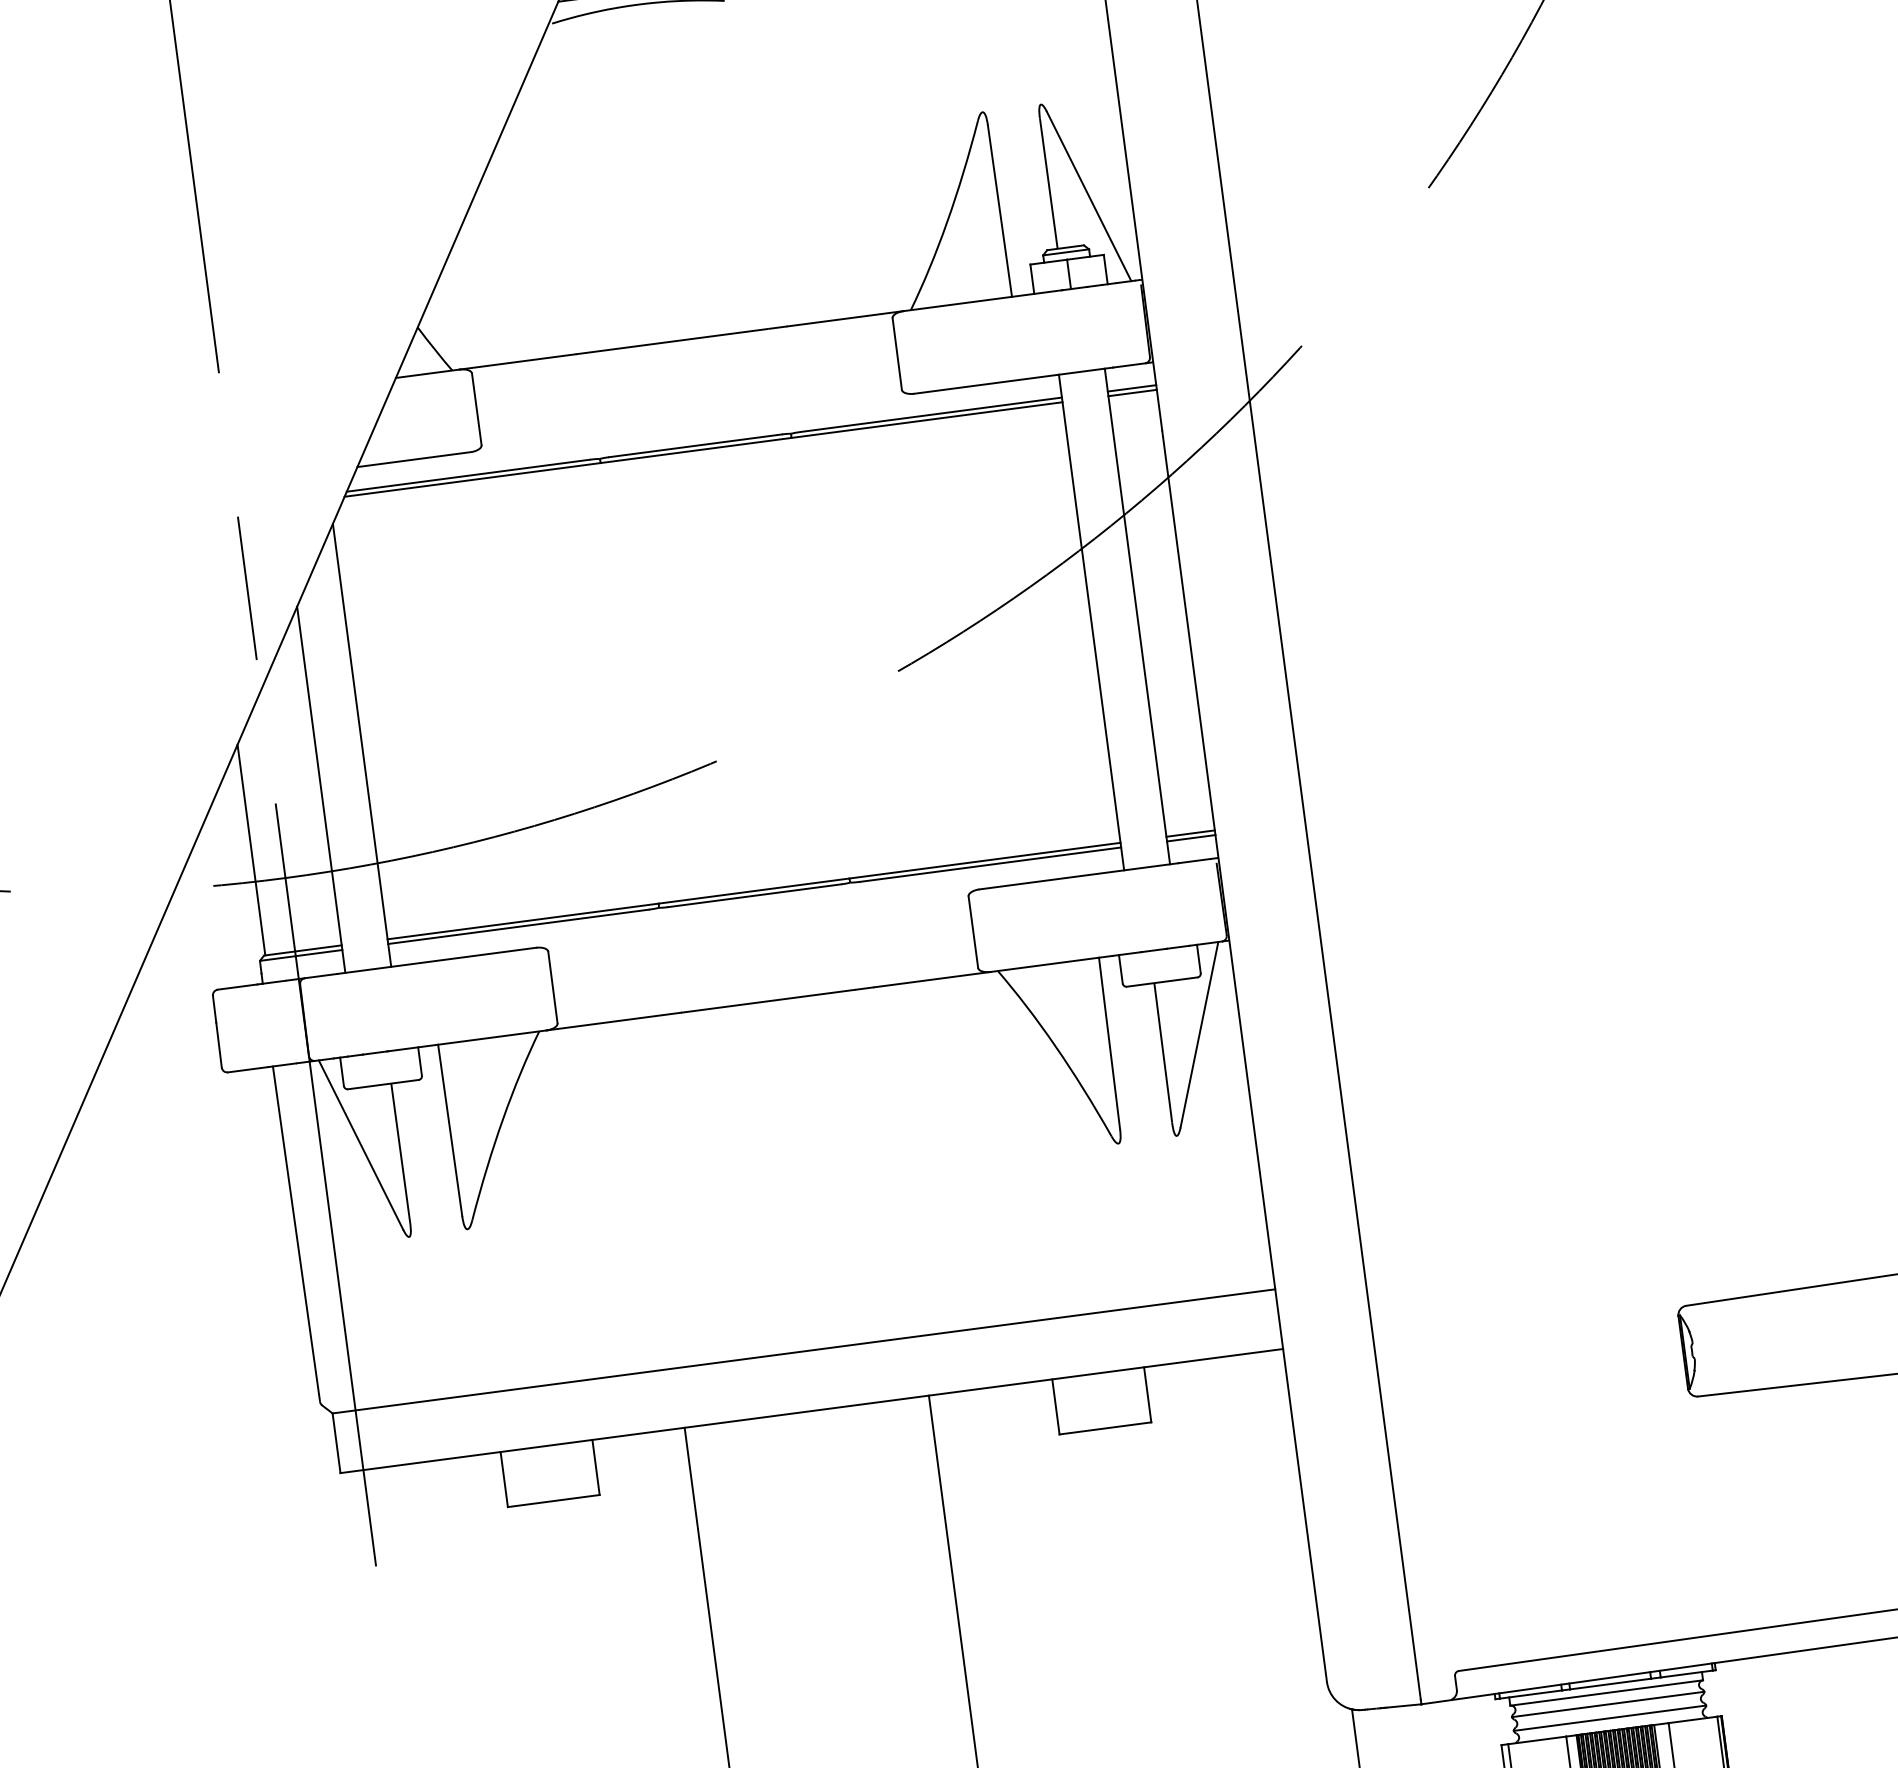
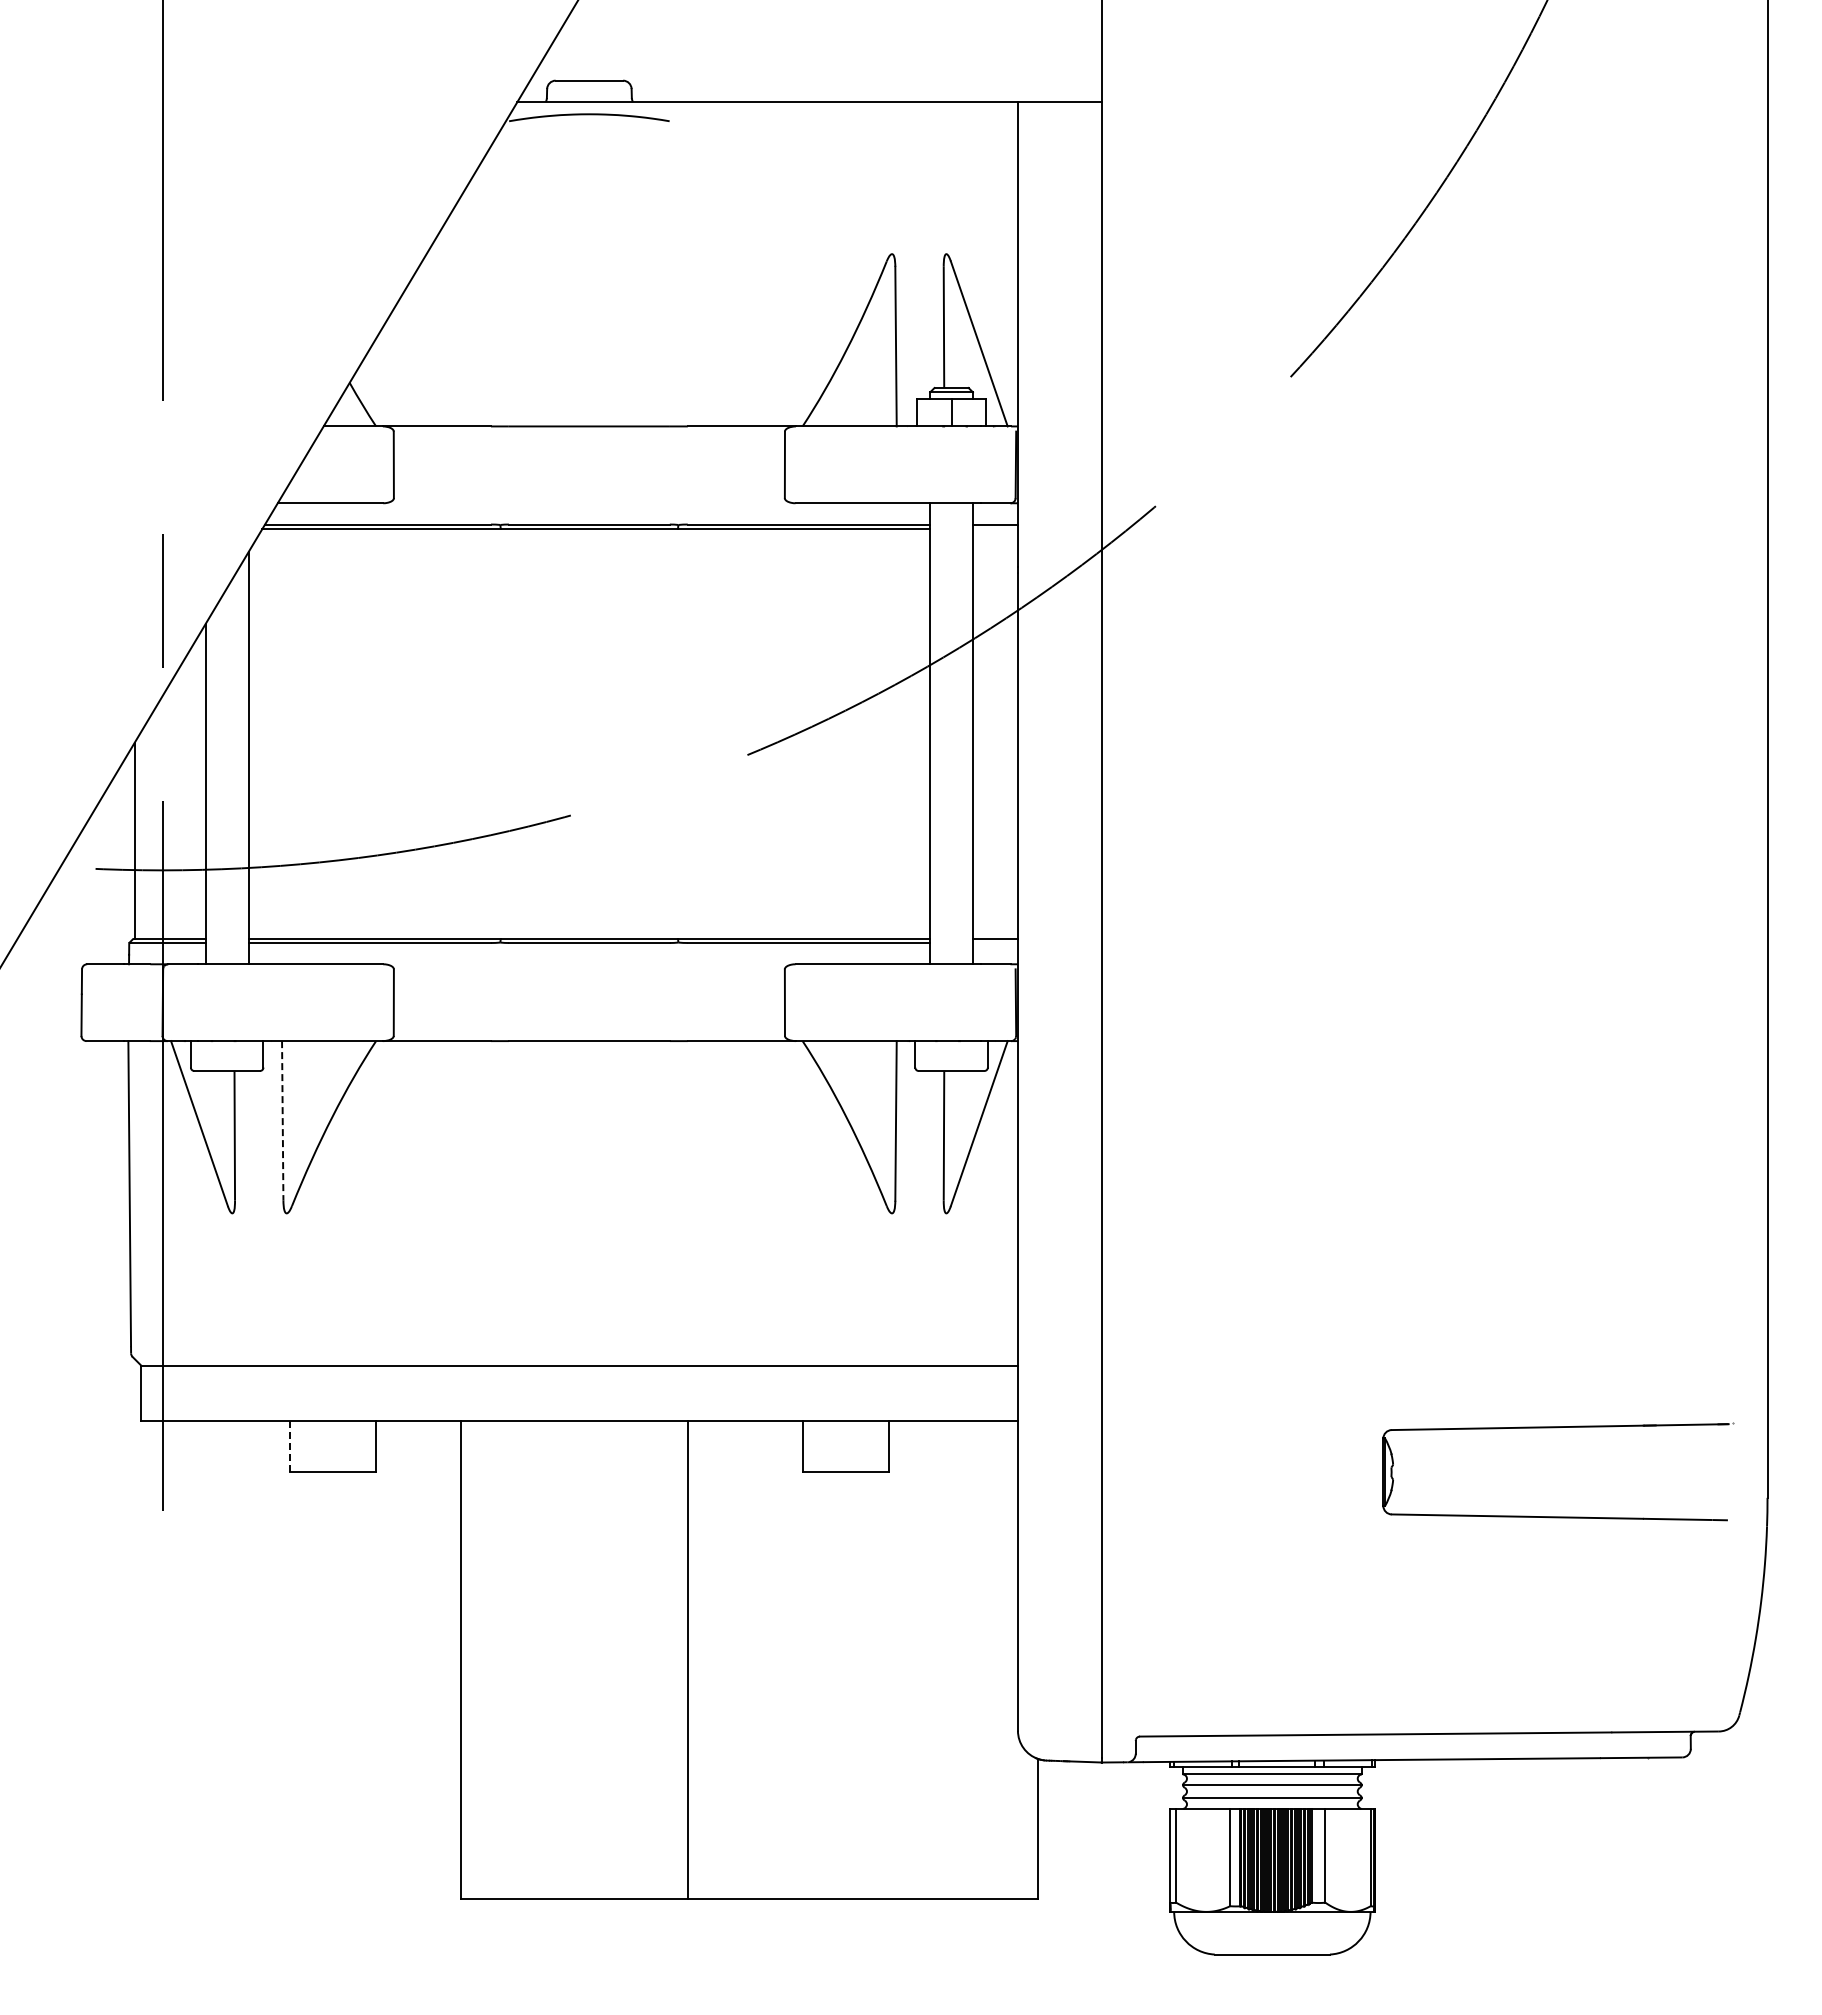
line: (1131, 392) -> (994, 528), removed
line: (1190, 838) -> (994, 943), removed
line: (449, 1130) -> (282, 1120), solid -> dashed
line: (504, 1479) -> (290, 1446), solid -> dashed

